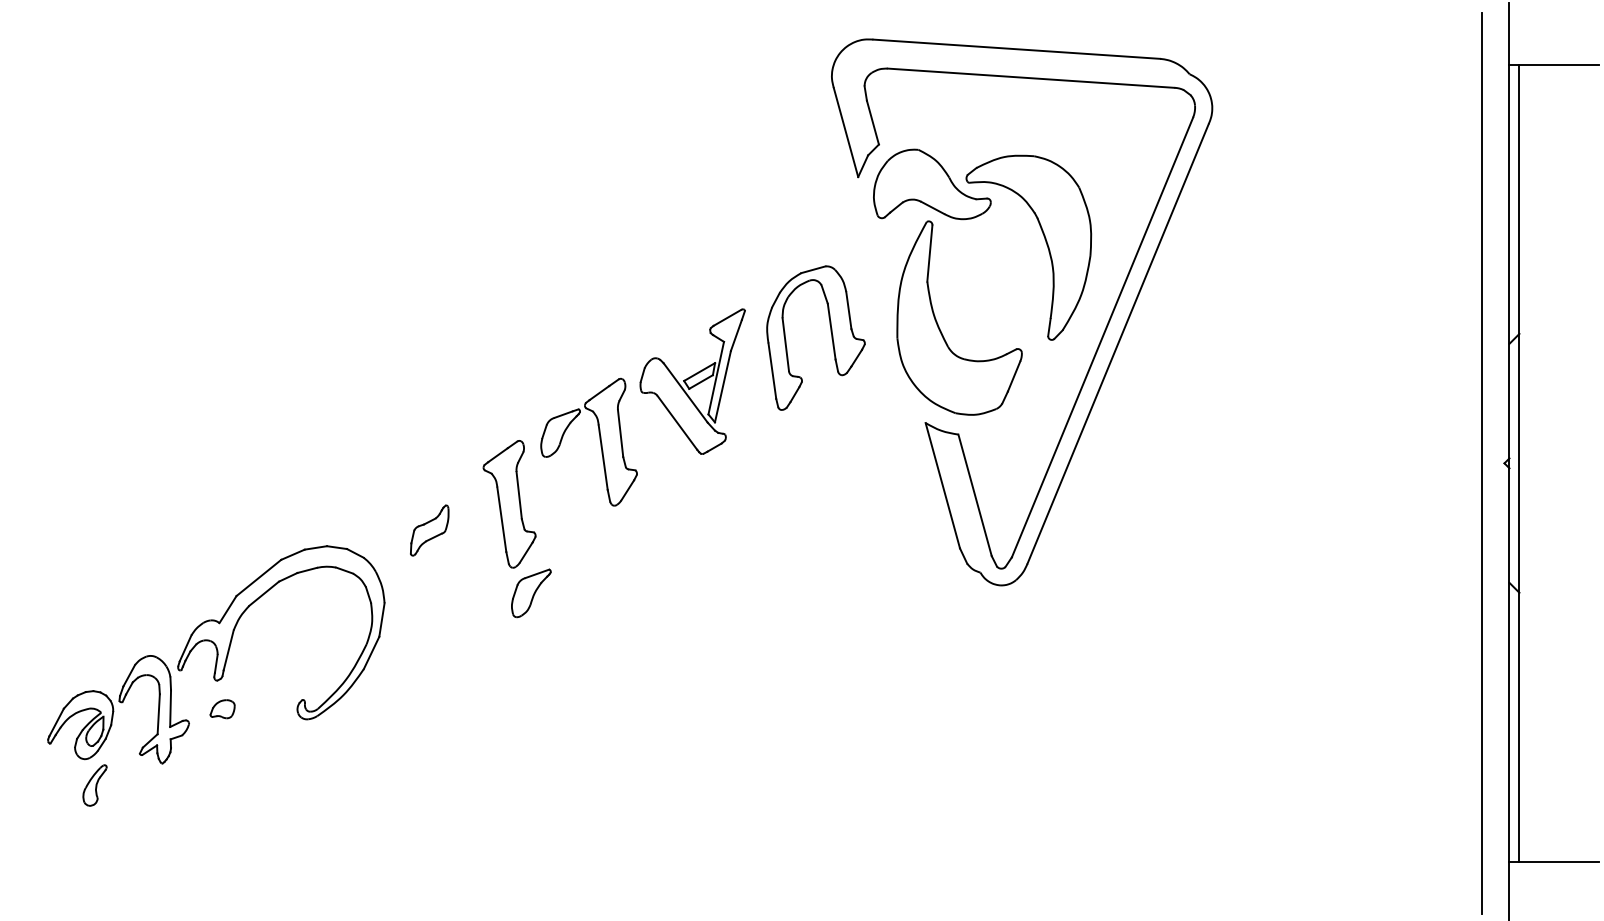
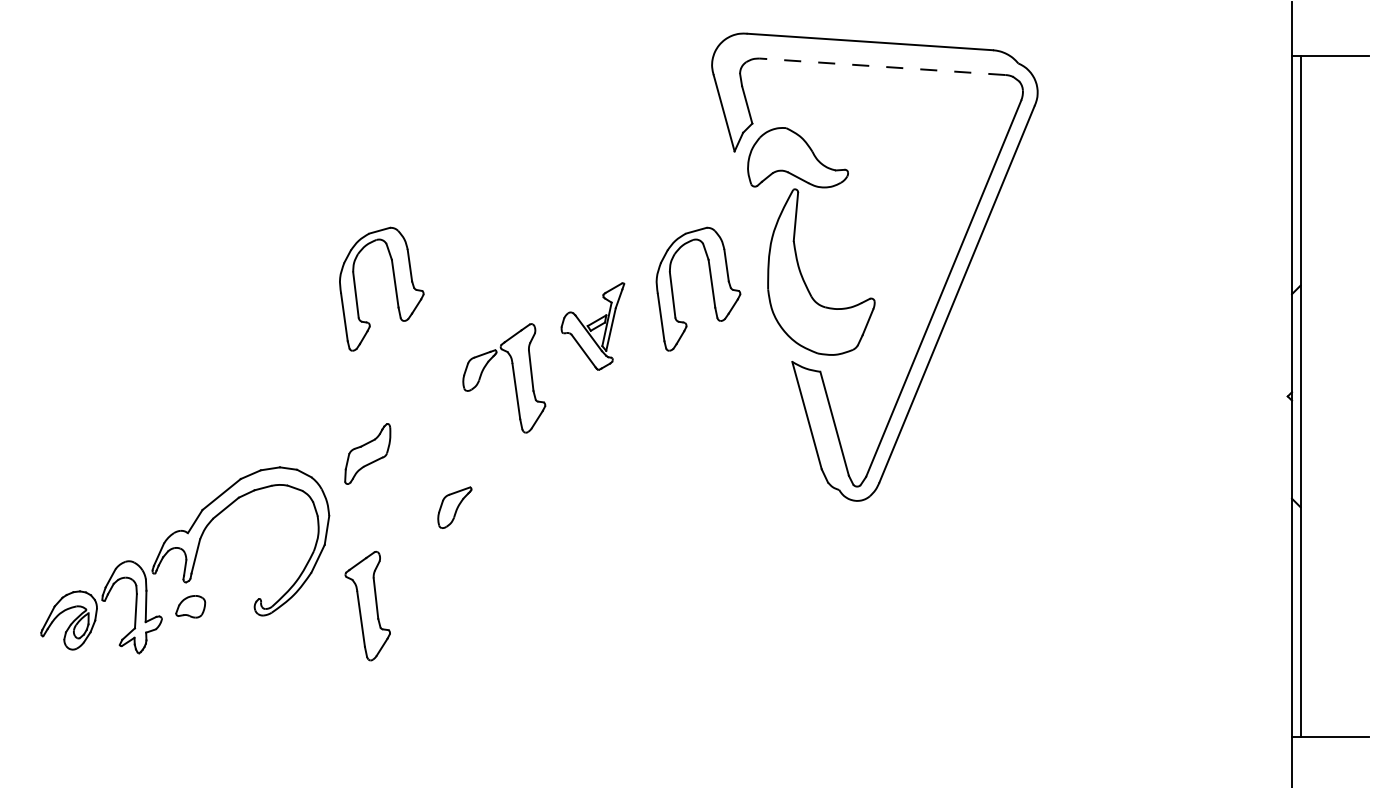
line: (1031, 78) -> (882, 67), solid -> dashed
part: (1045, 242) -> (894, 207), removed
part: (460, 332) -> (394, 284), added
part: (692, 381) -> (592, 326), size x0.7
line: (1482, 462) -> (1268, 395), removed
part: (509, 504) -> (367, 606), moved
part: (429, 530) -> (367, 453), size x1.4
part: (222, 709) -> (190, 607), size x1.4
part: (94, 785) -> (80, 672), removed

